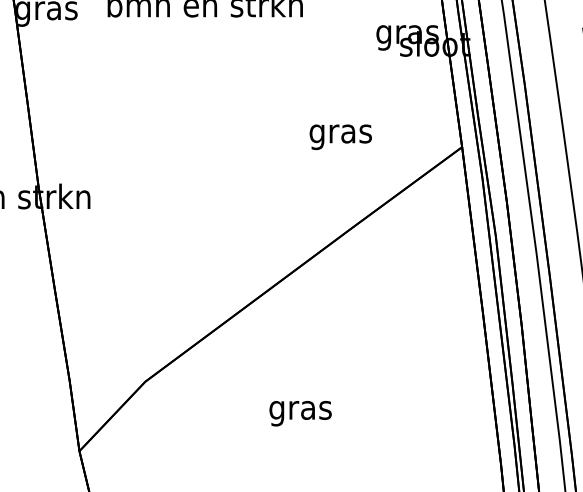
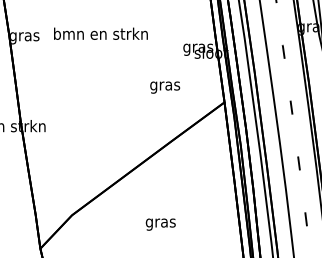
text: (341, 136) -> (165, 87), moved
text: (299, 413) -> (160, 224), moved

